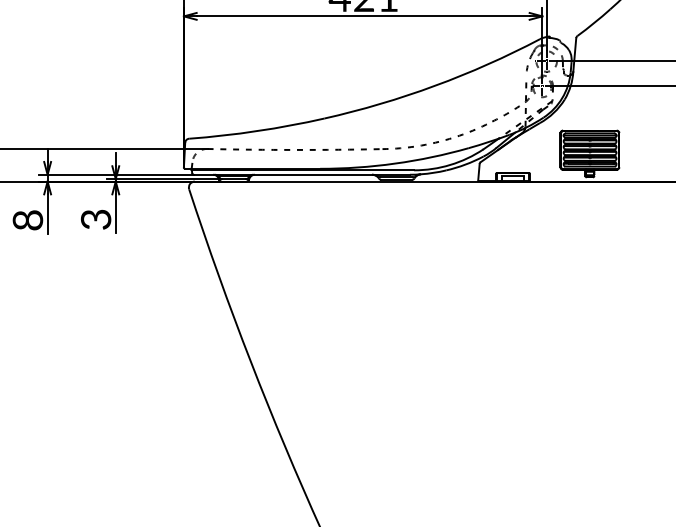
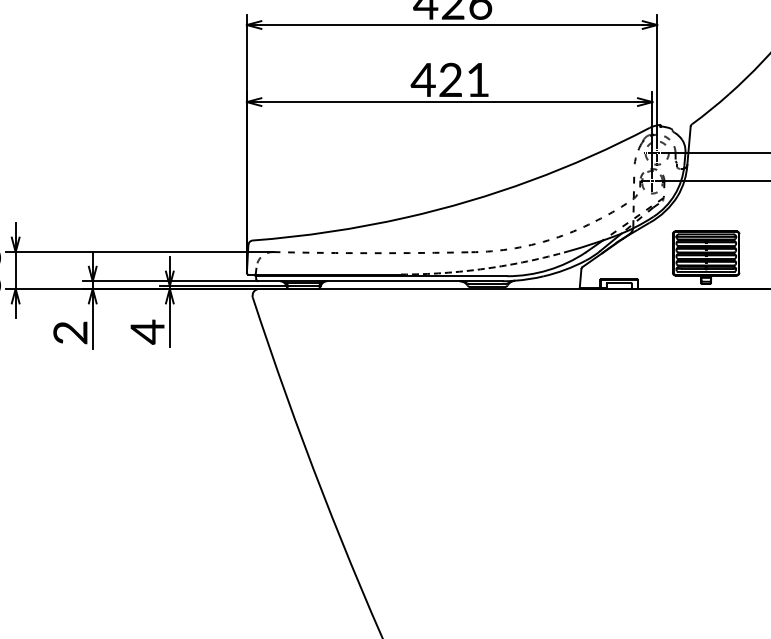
arc: (394, 163) -> (485, 268), solid -> dashed
text: (96, 219) -> (147, 331), 3 -> 4
text: (27, 220) -> (70, 332), 8 -> 2

